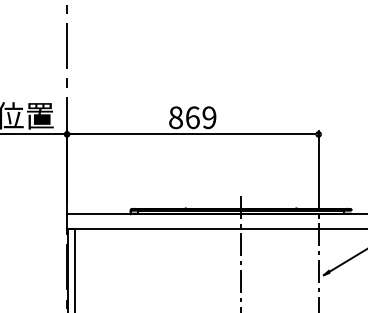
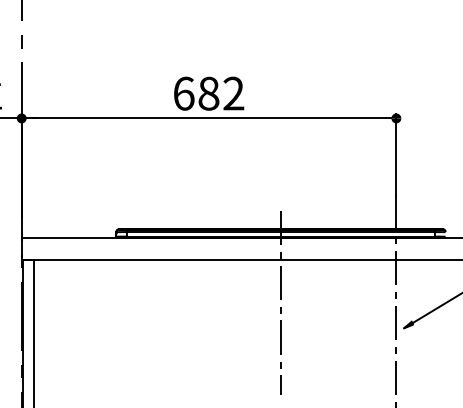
text: (192, 117) -> (208, 93), 869 -> 682

